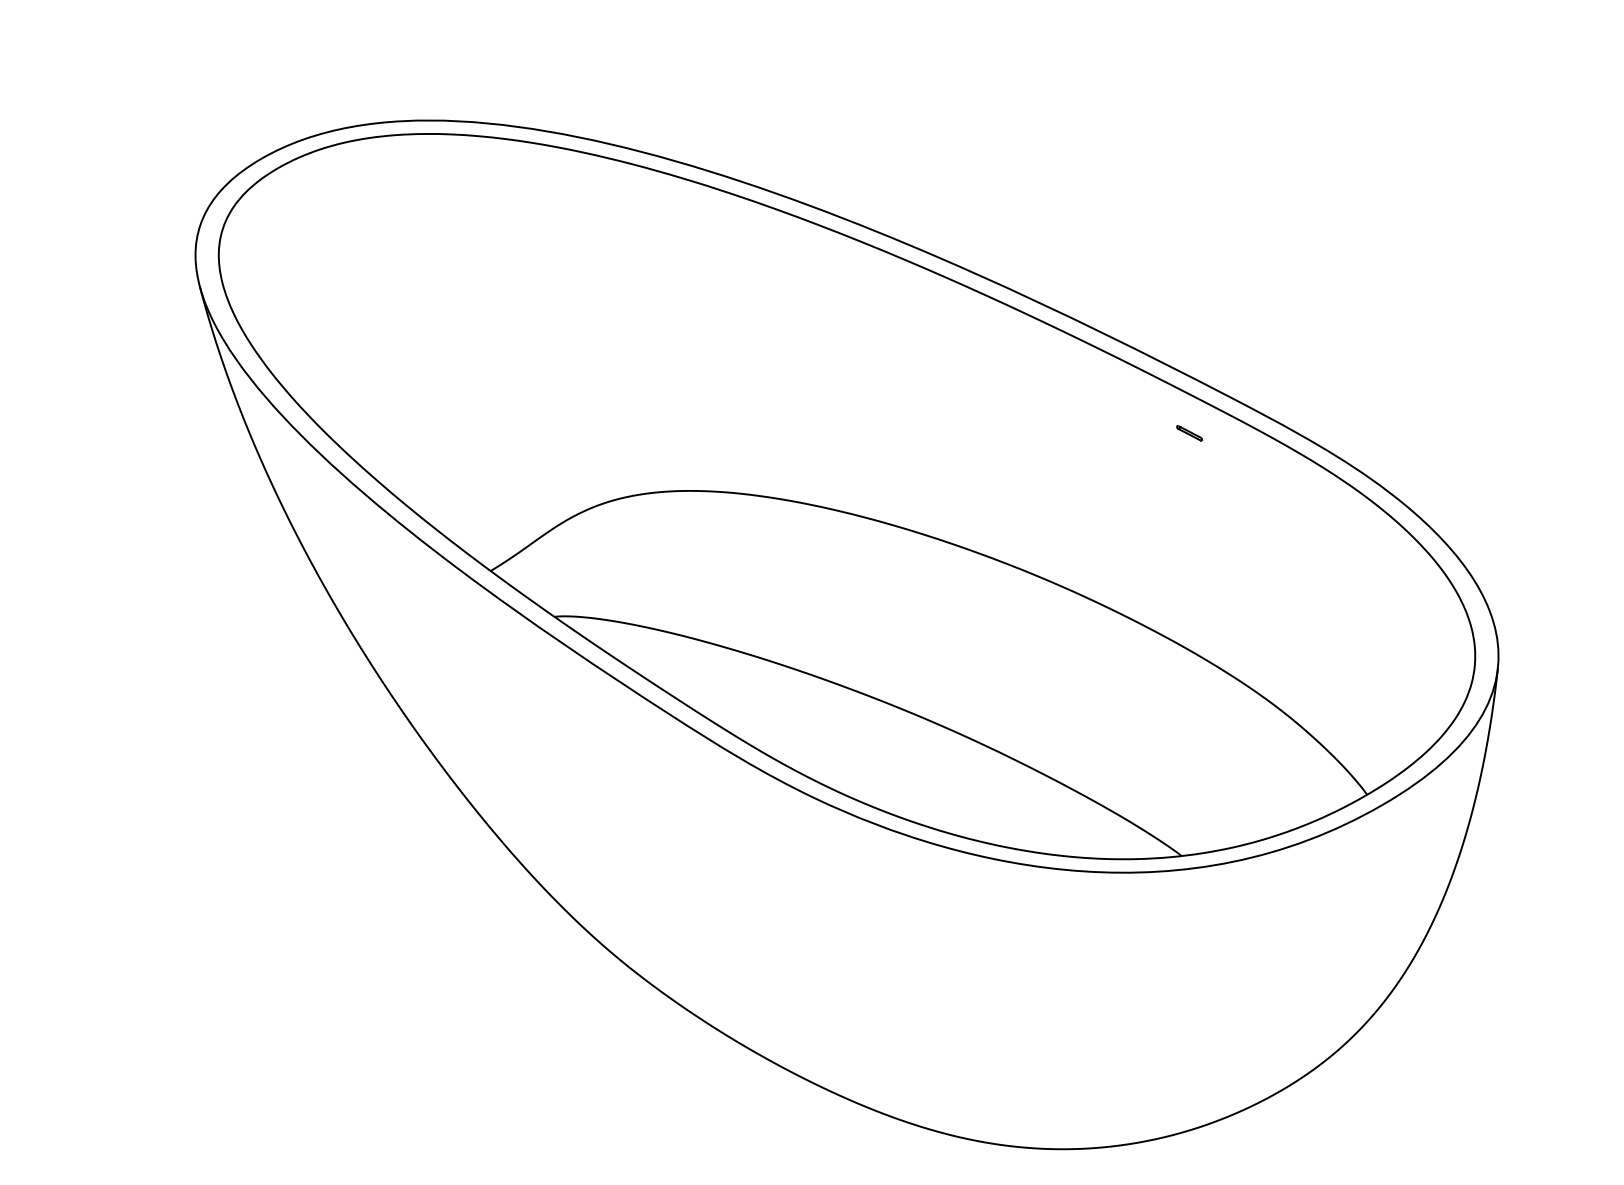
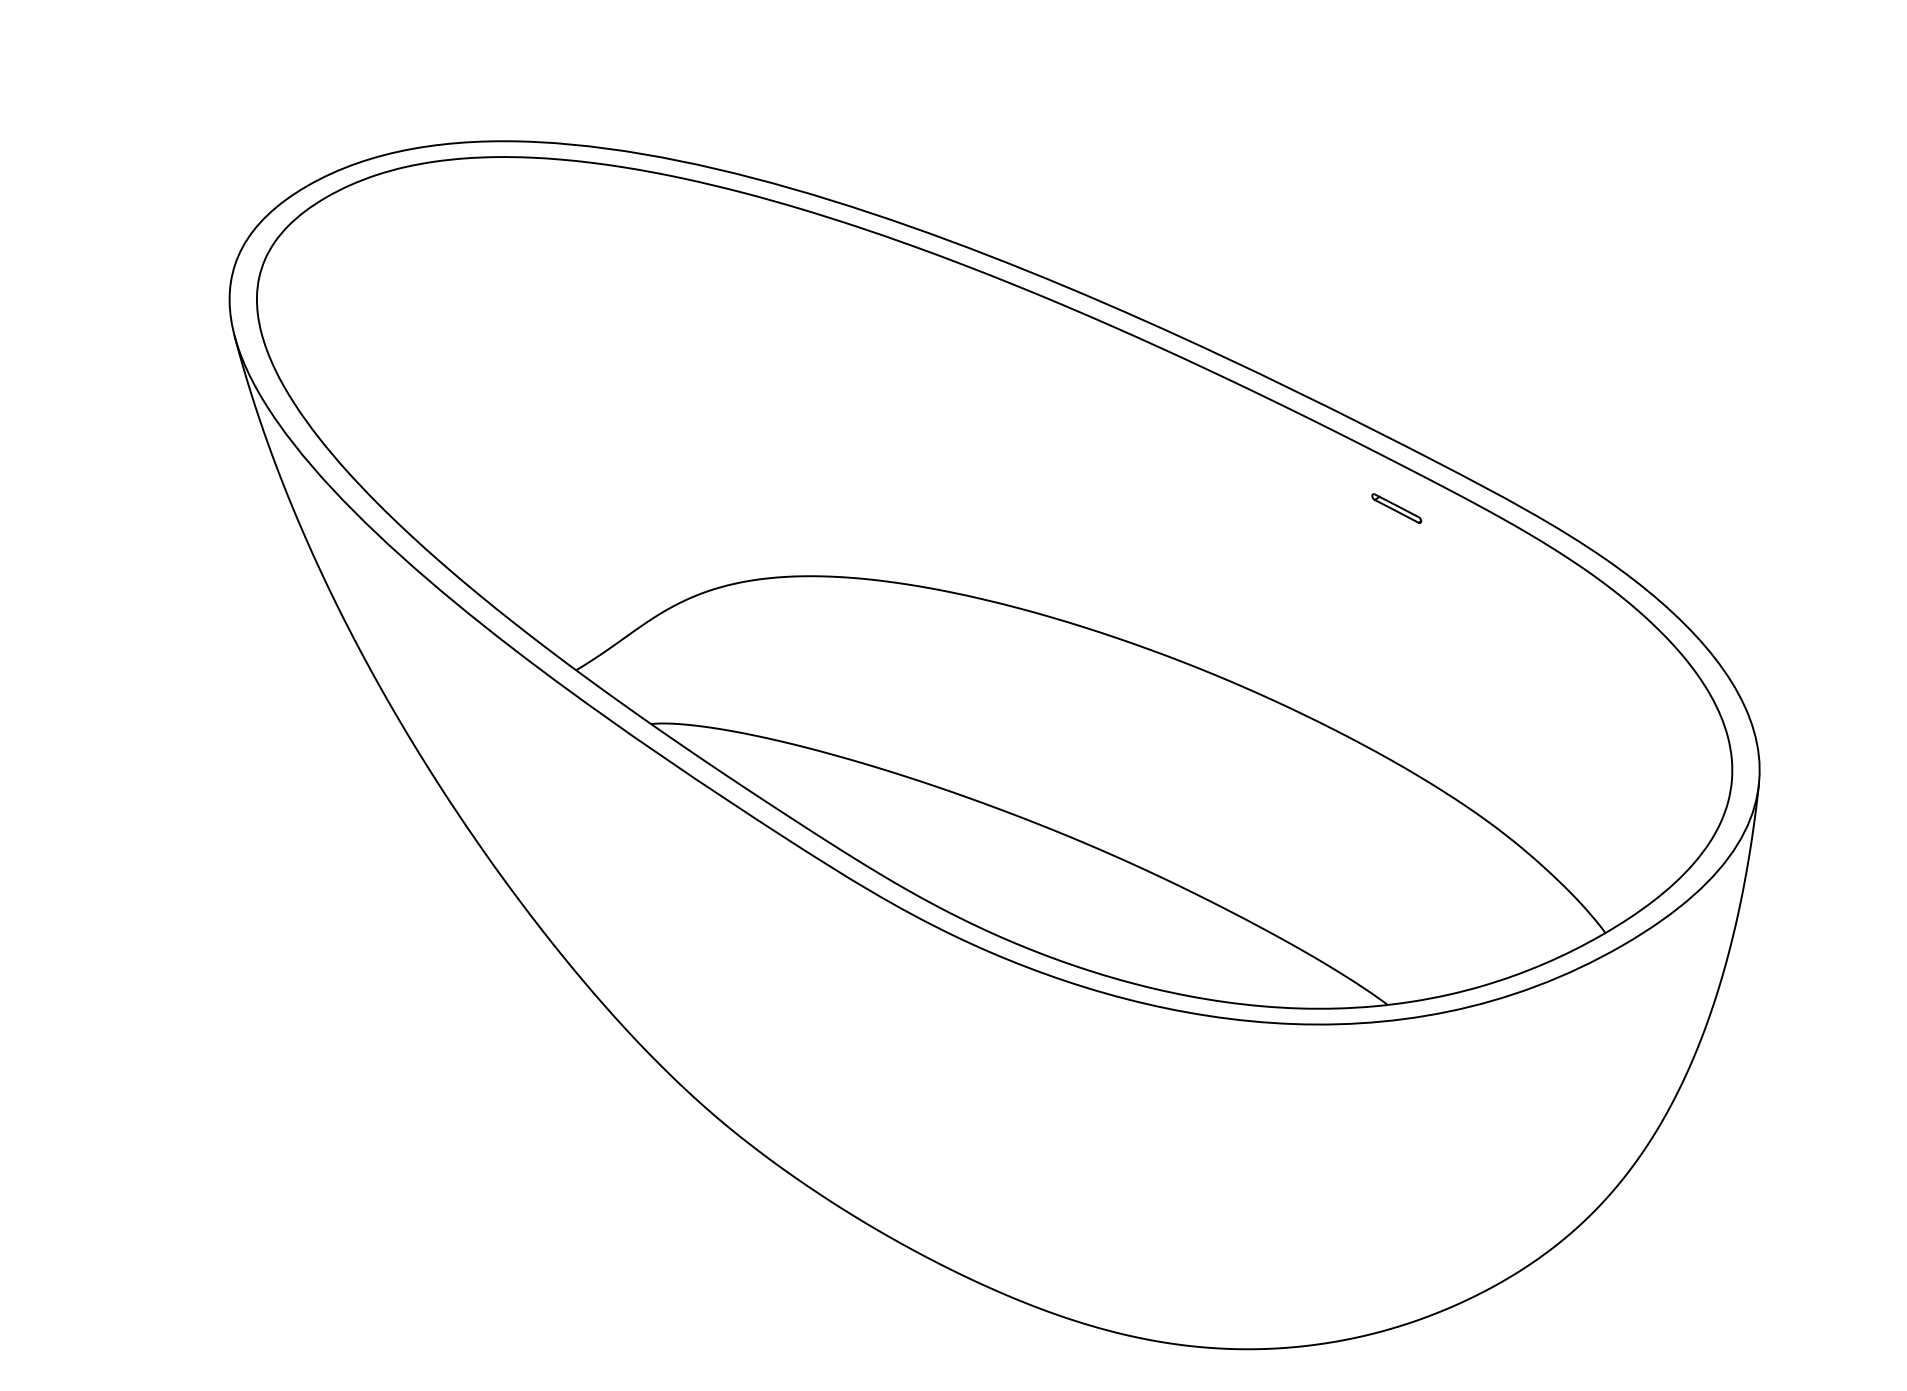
part: (1189, 433) -> (1396, 508), size x1.67

